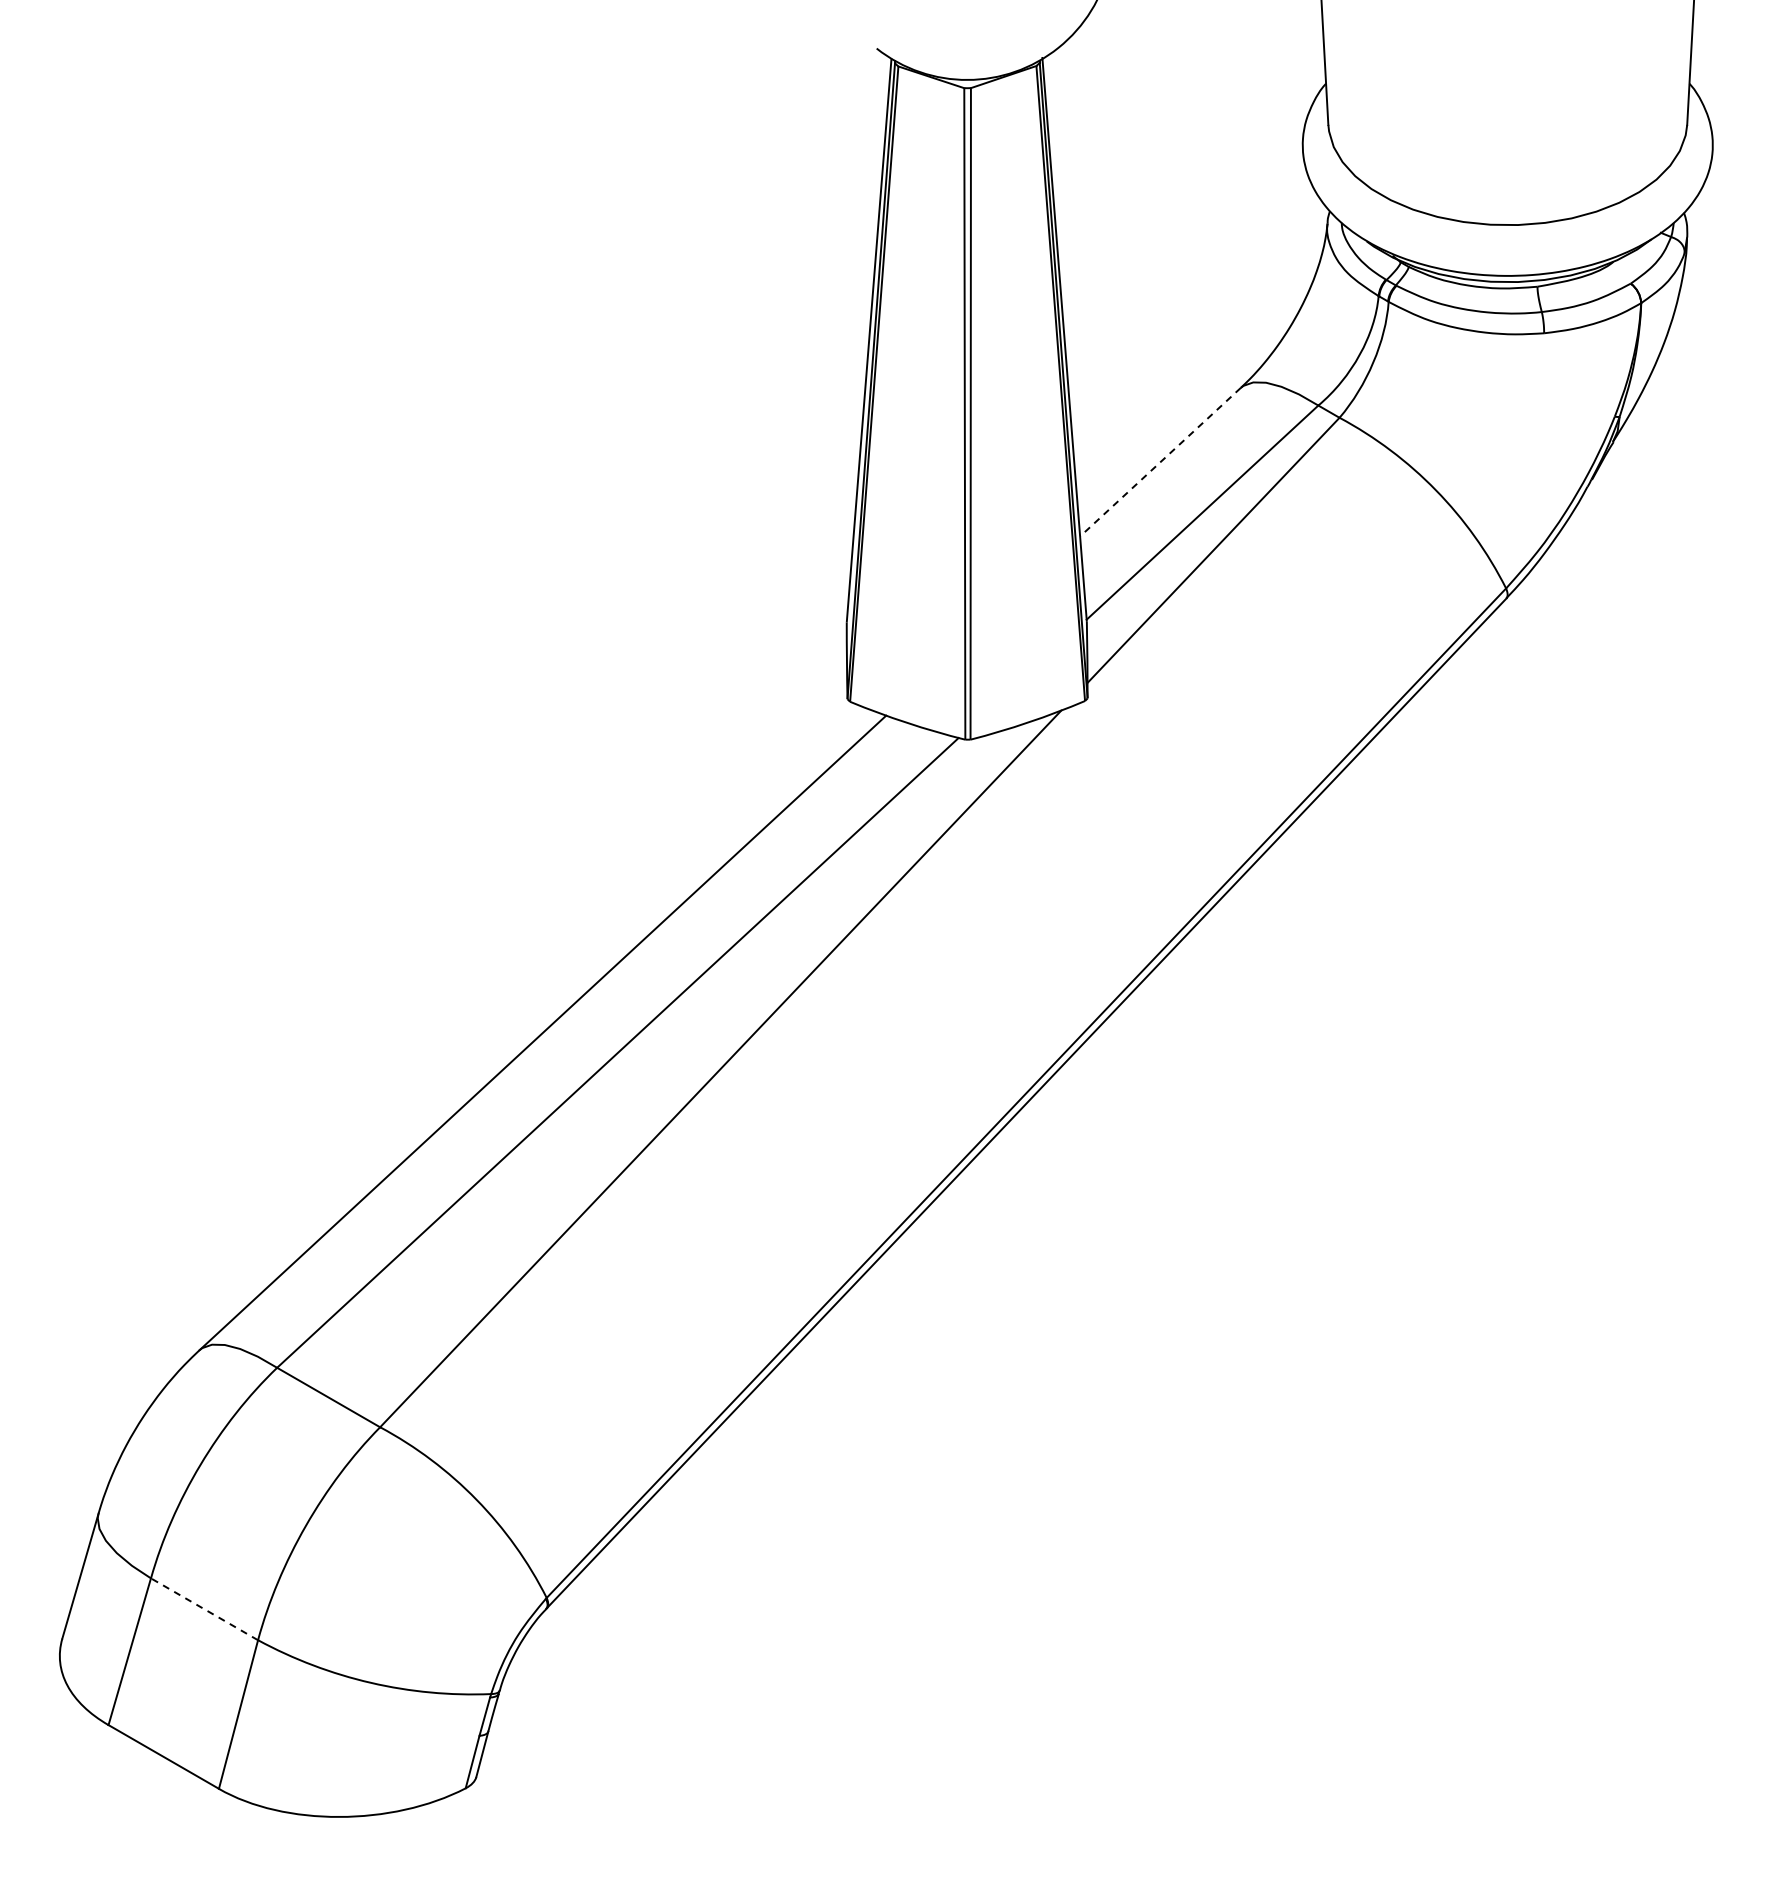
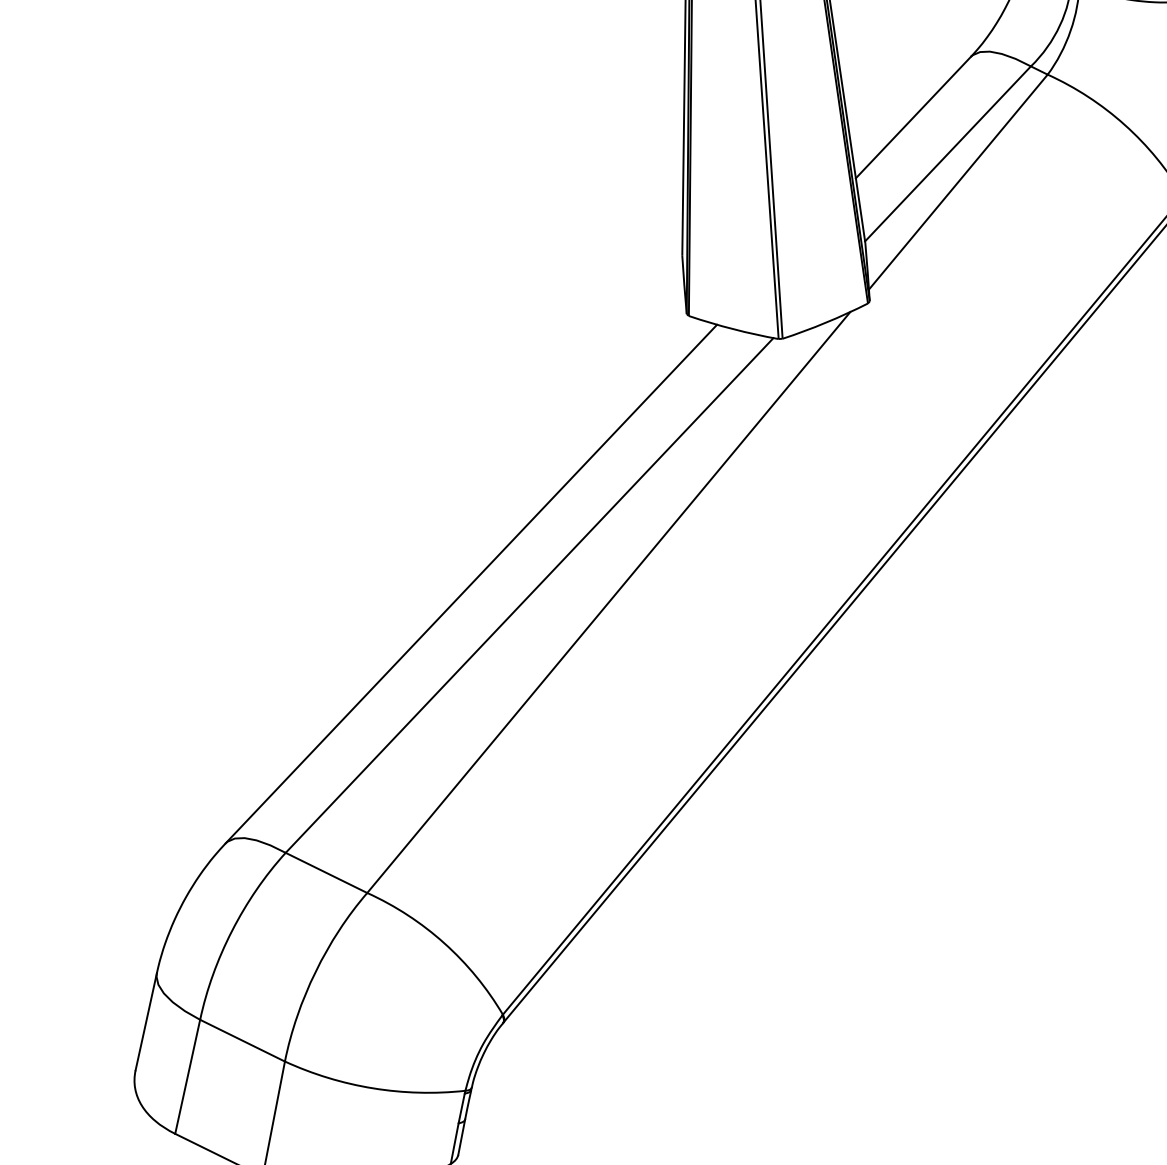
line: (1160, 462) -> (913, 117), dashed -> solid
line: (204, 1609) -> (242, 1040), dashed -> solid

